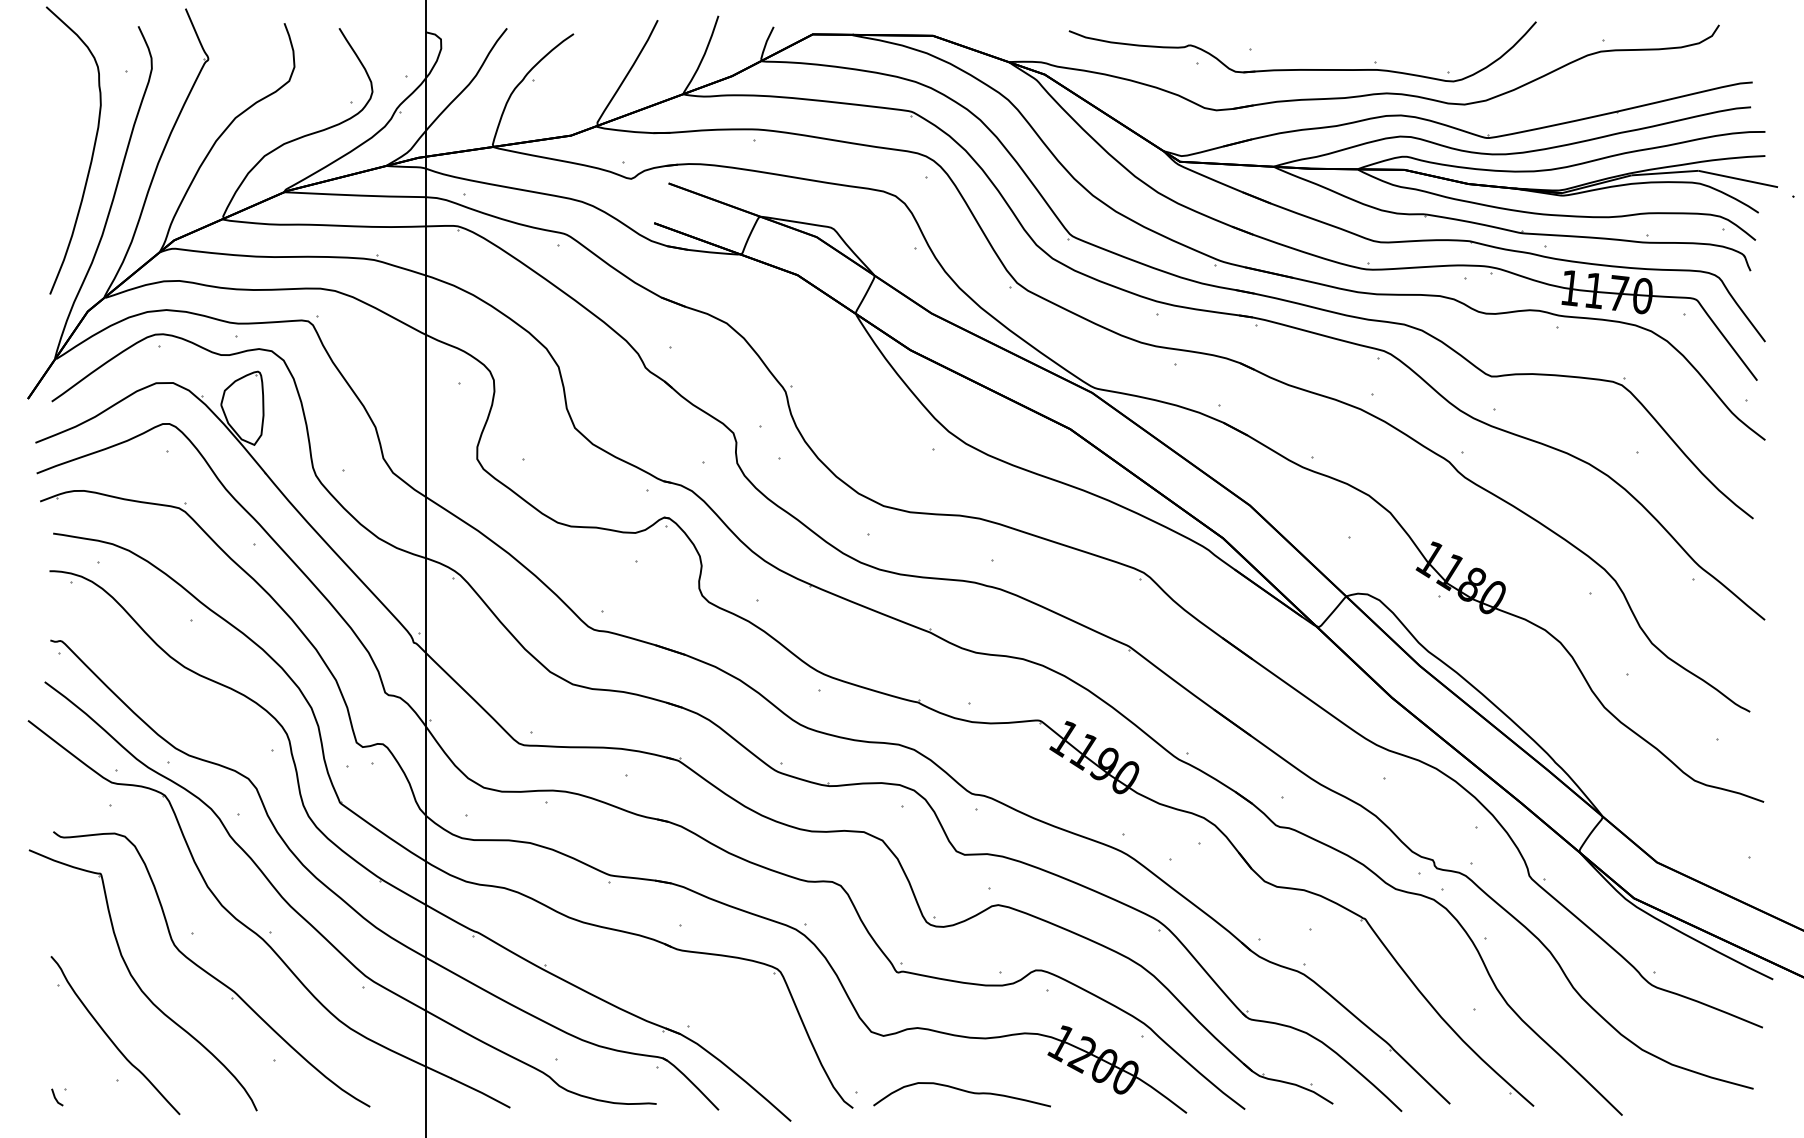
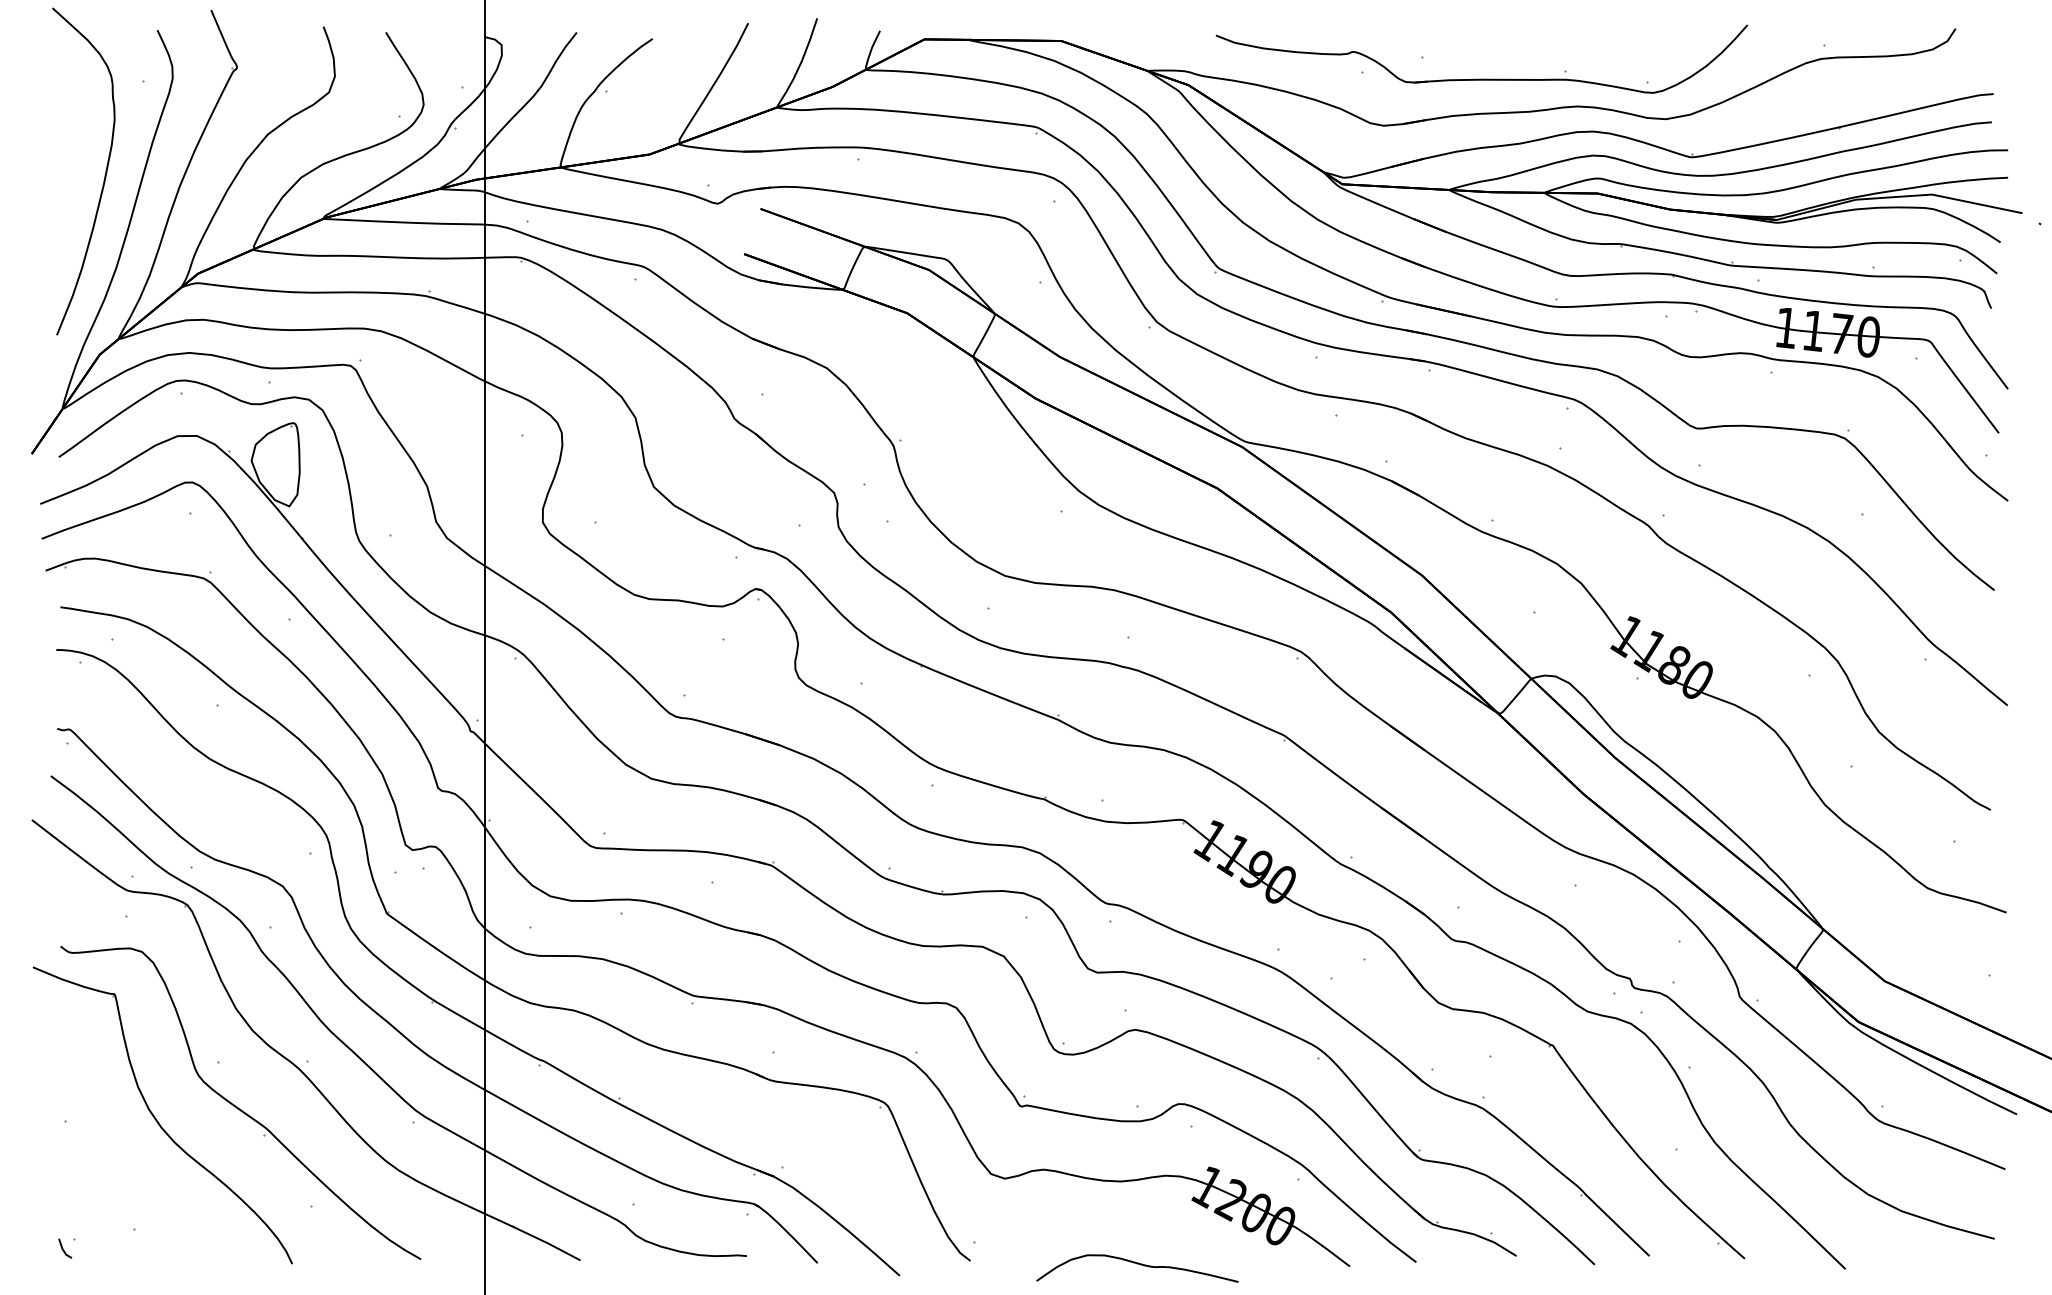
curve: (110, 1037) -> (125, 1180), removed
curve: (962, 1091) -> (1137, 1264), moved

